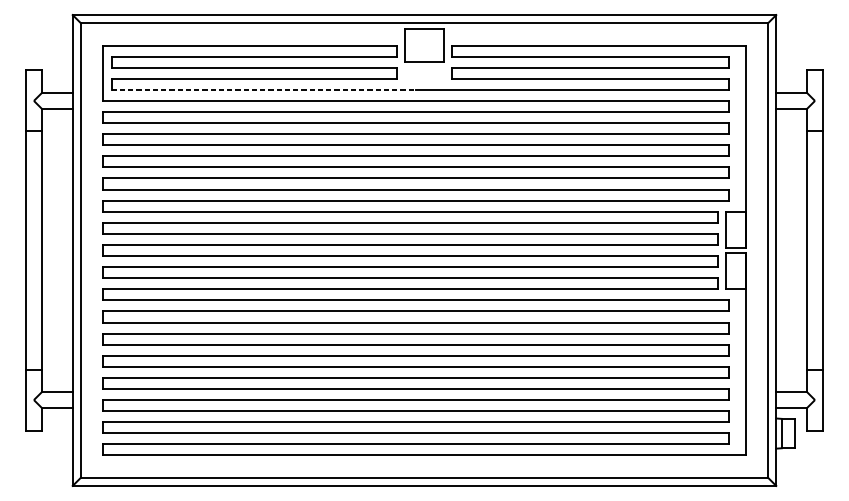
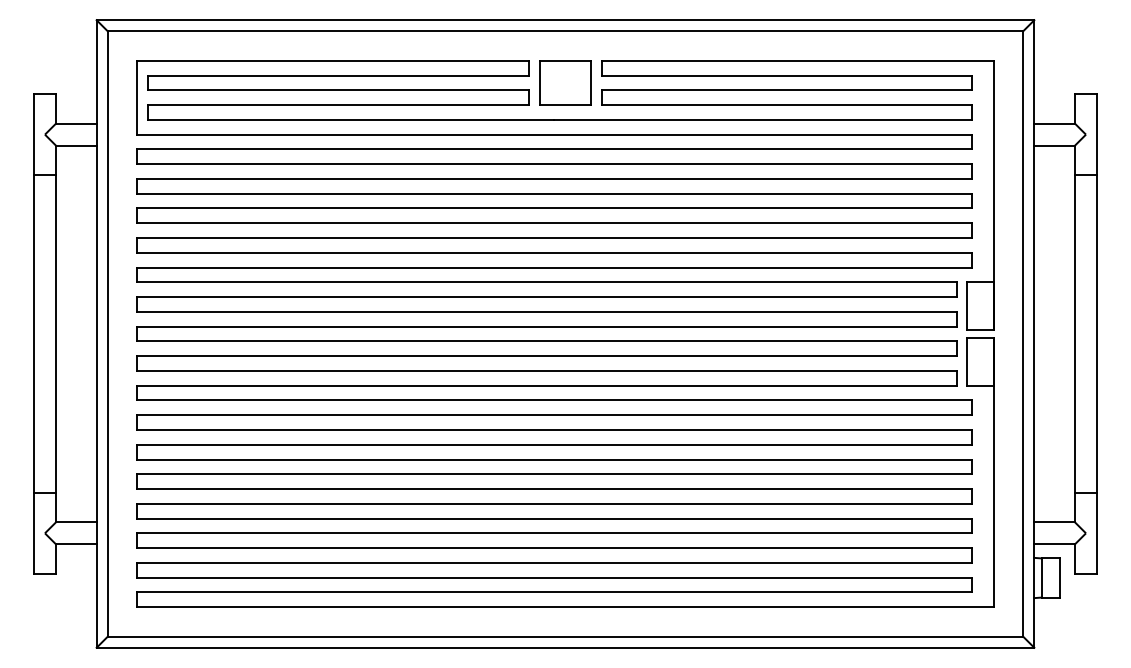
part: (424, 45) -> (565, 82), moved
line: (263, 89) -> (351, 119), dashed -> solid

